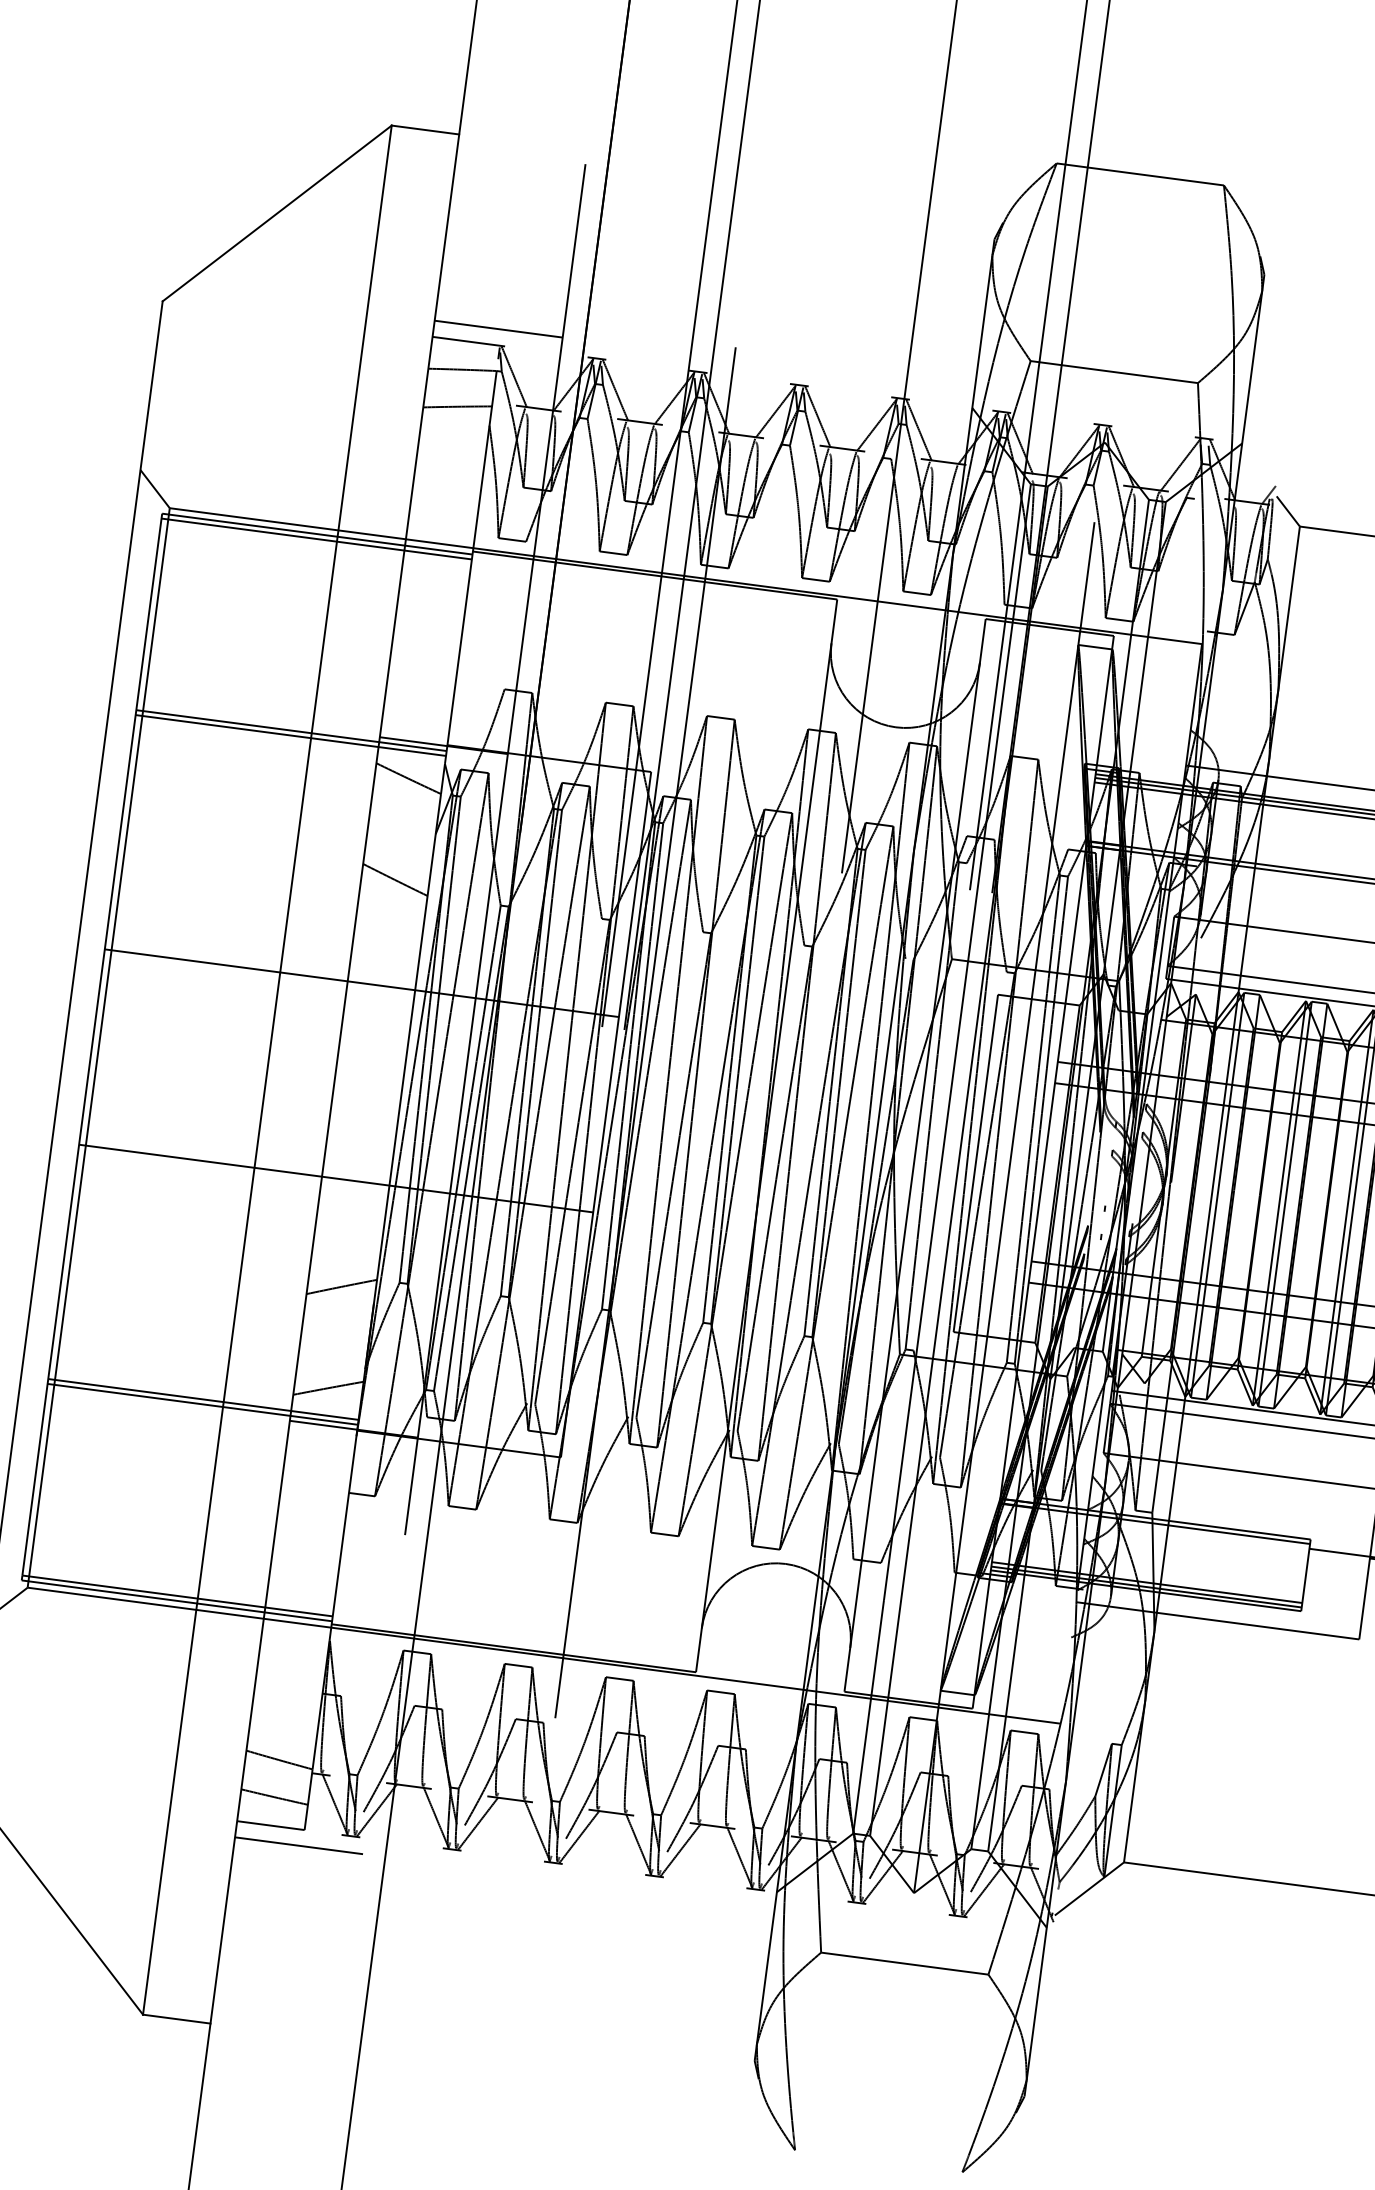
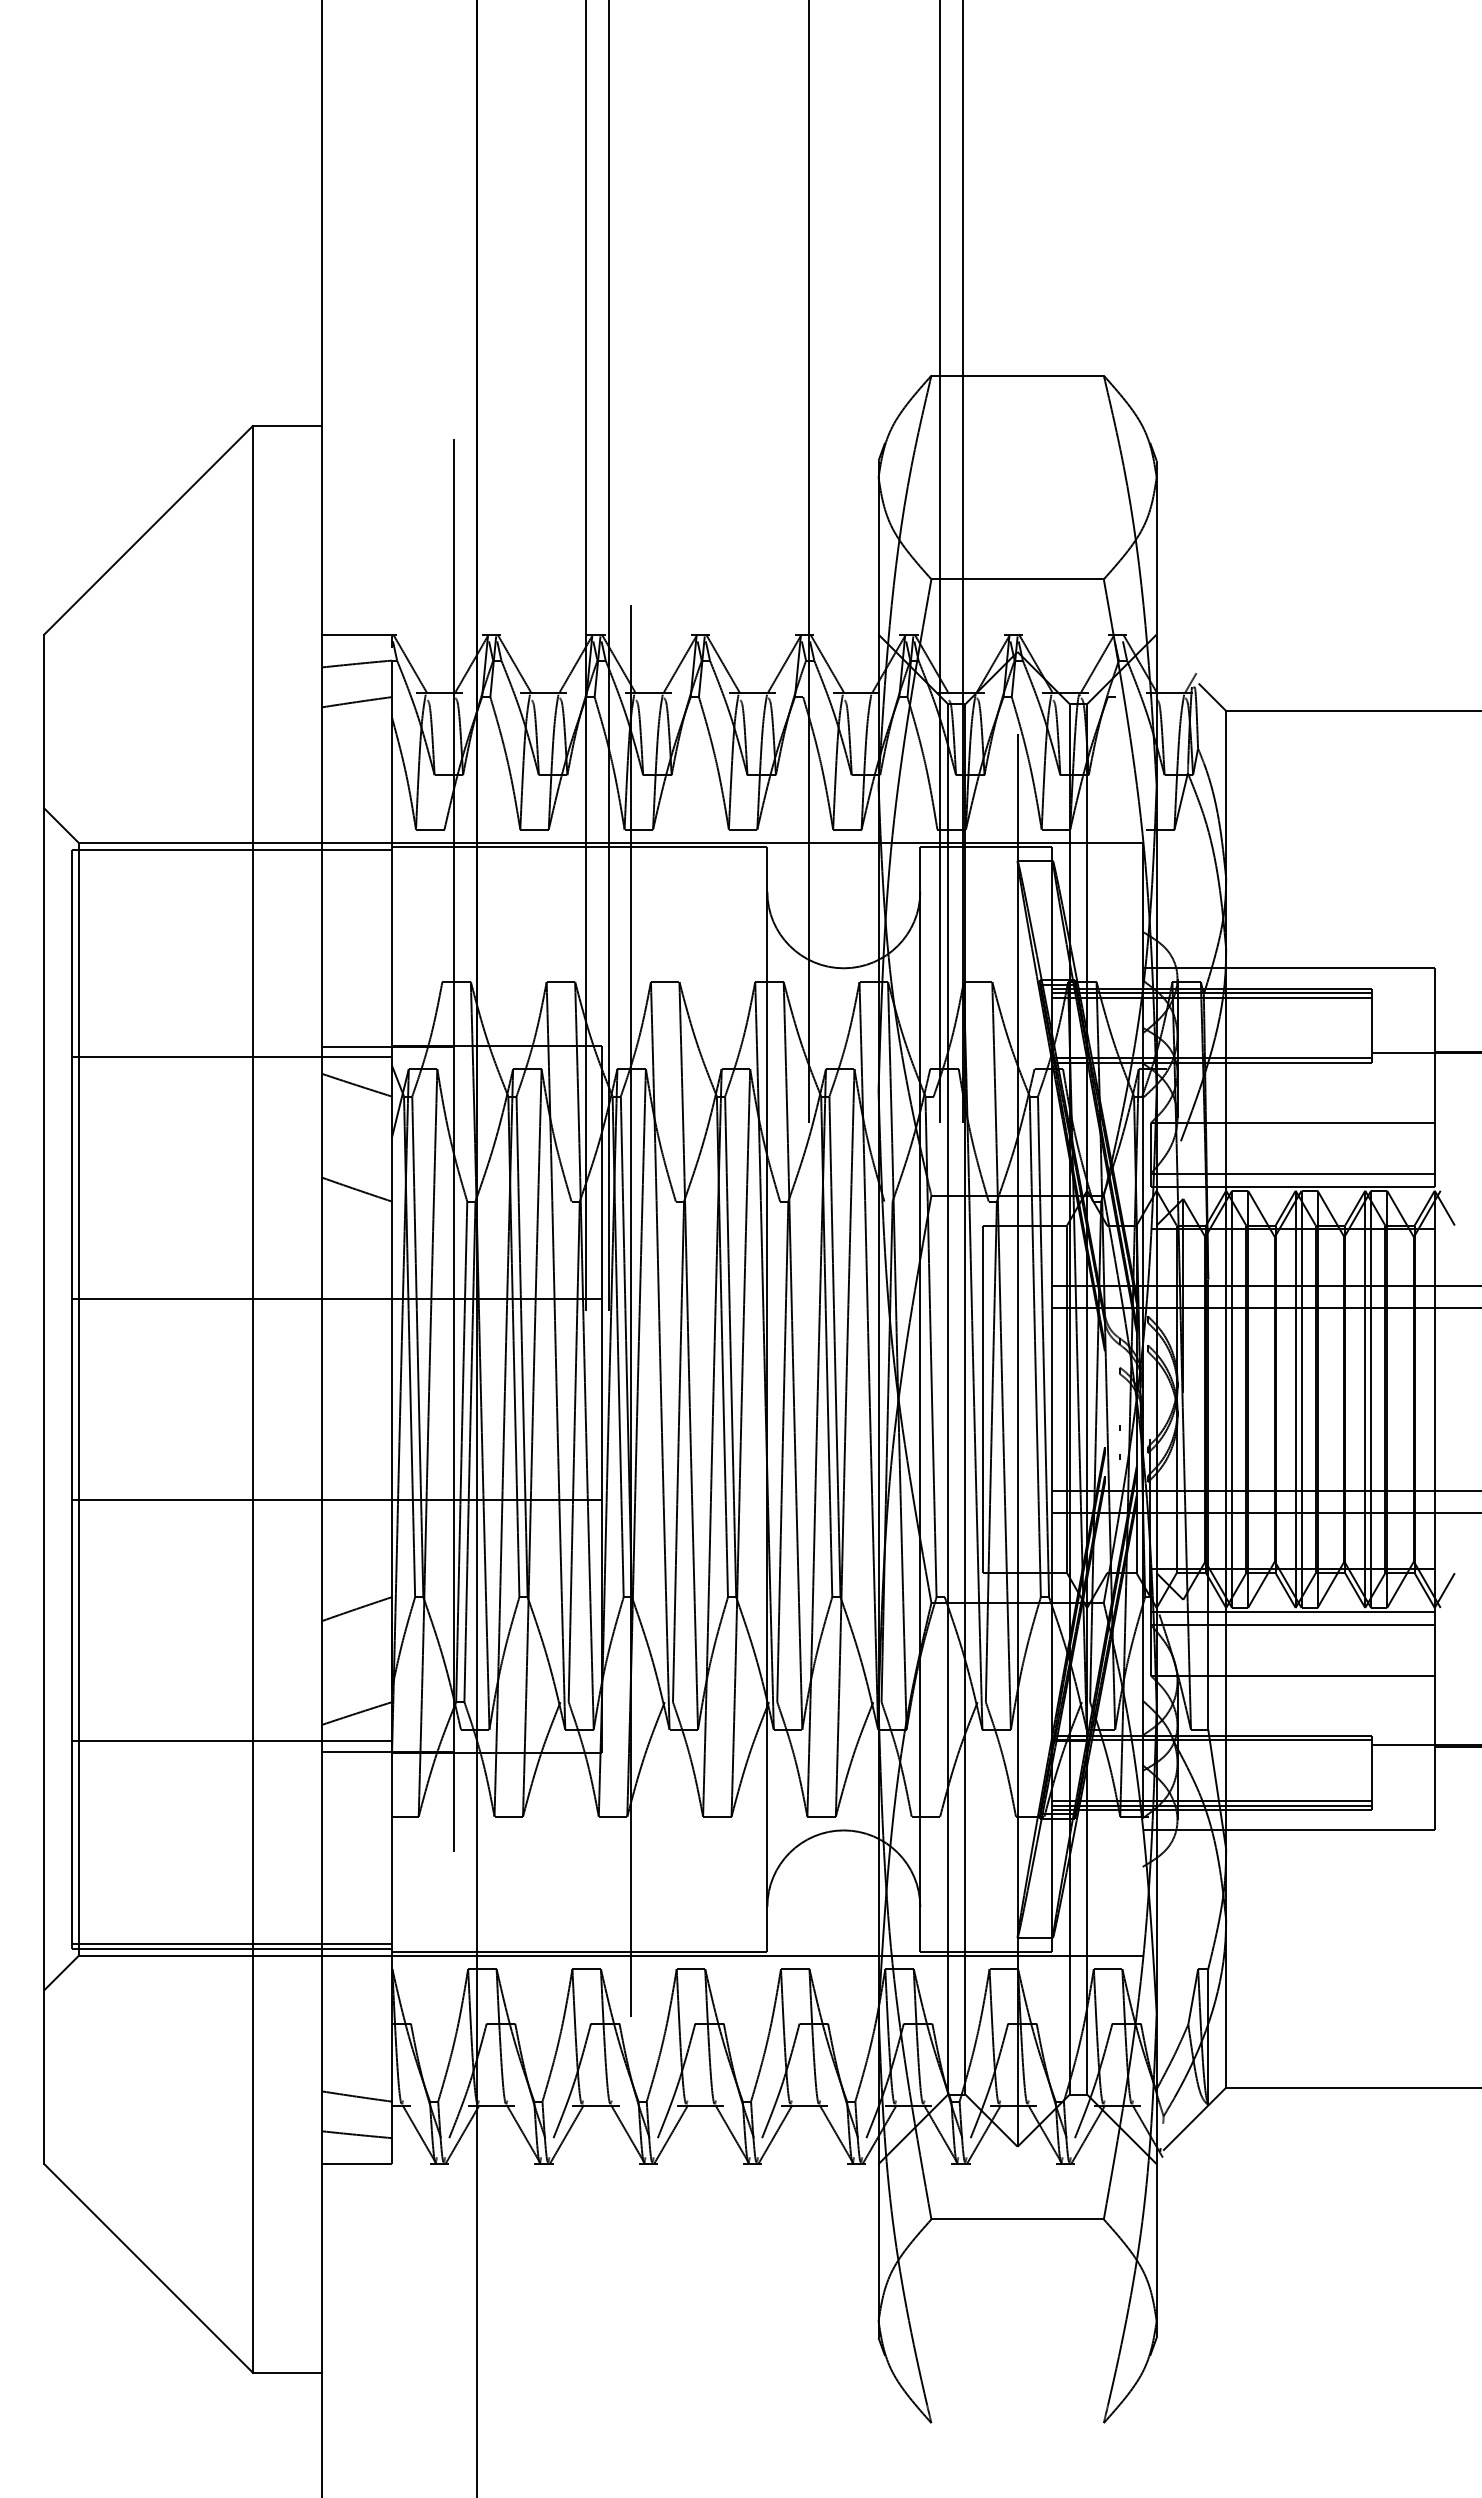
line: (498, 328) -> (388, 617), removed
line: (316, 538) -> (231, 854), removed
line: (290, 730) -> (231, 1052), removed
line: (202, 1404) -> (231, 1746), removed
line: (299, 1845) -> (388, 2180), removed

